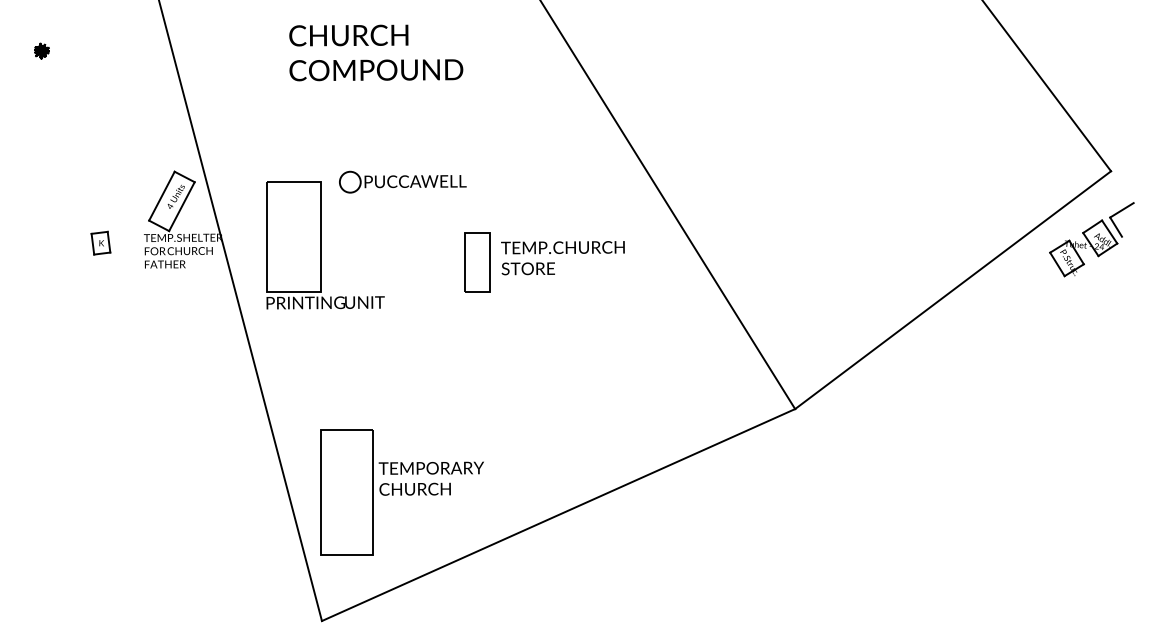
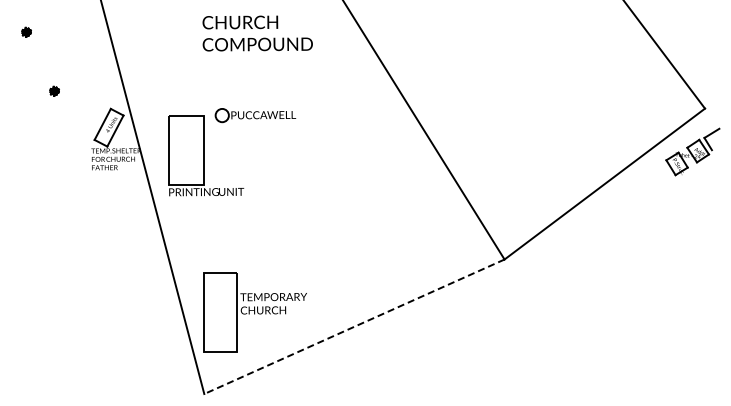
text: (375, 52) -> (257, 33), moved
part: (85, 142) -> (54, 90), added
part: (100, 243) -> (63, 154), removed
part: (544, 262) -> (345, 166), removed
line: (558, 514) -> (354, 326), solid -> dashed

